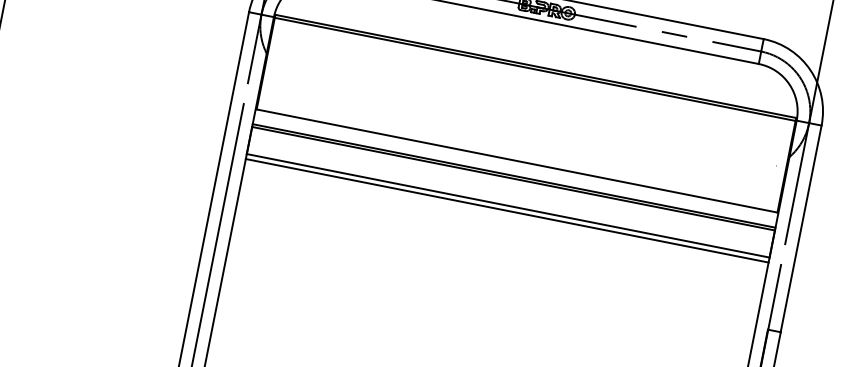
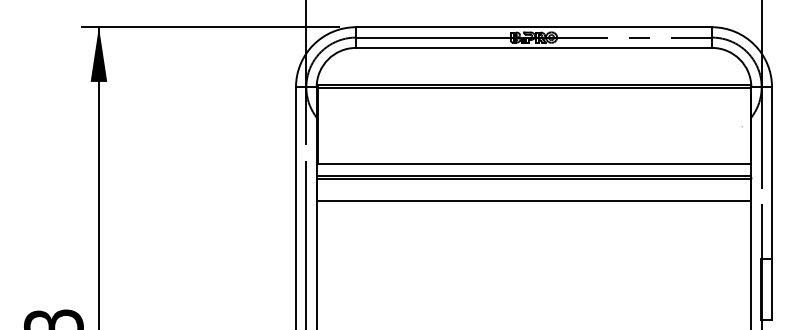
line: (506, 210) -> (533, 205), removed

